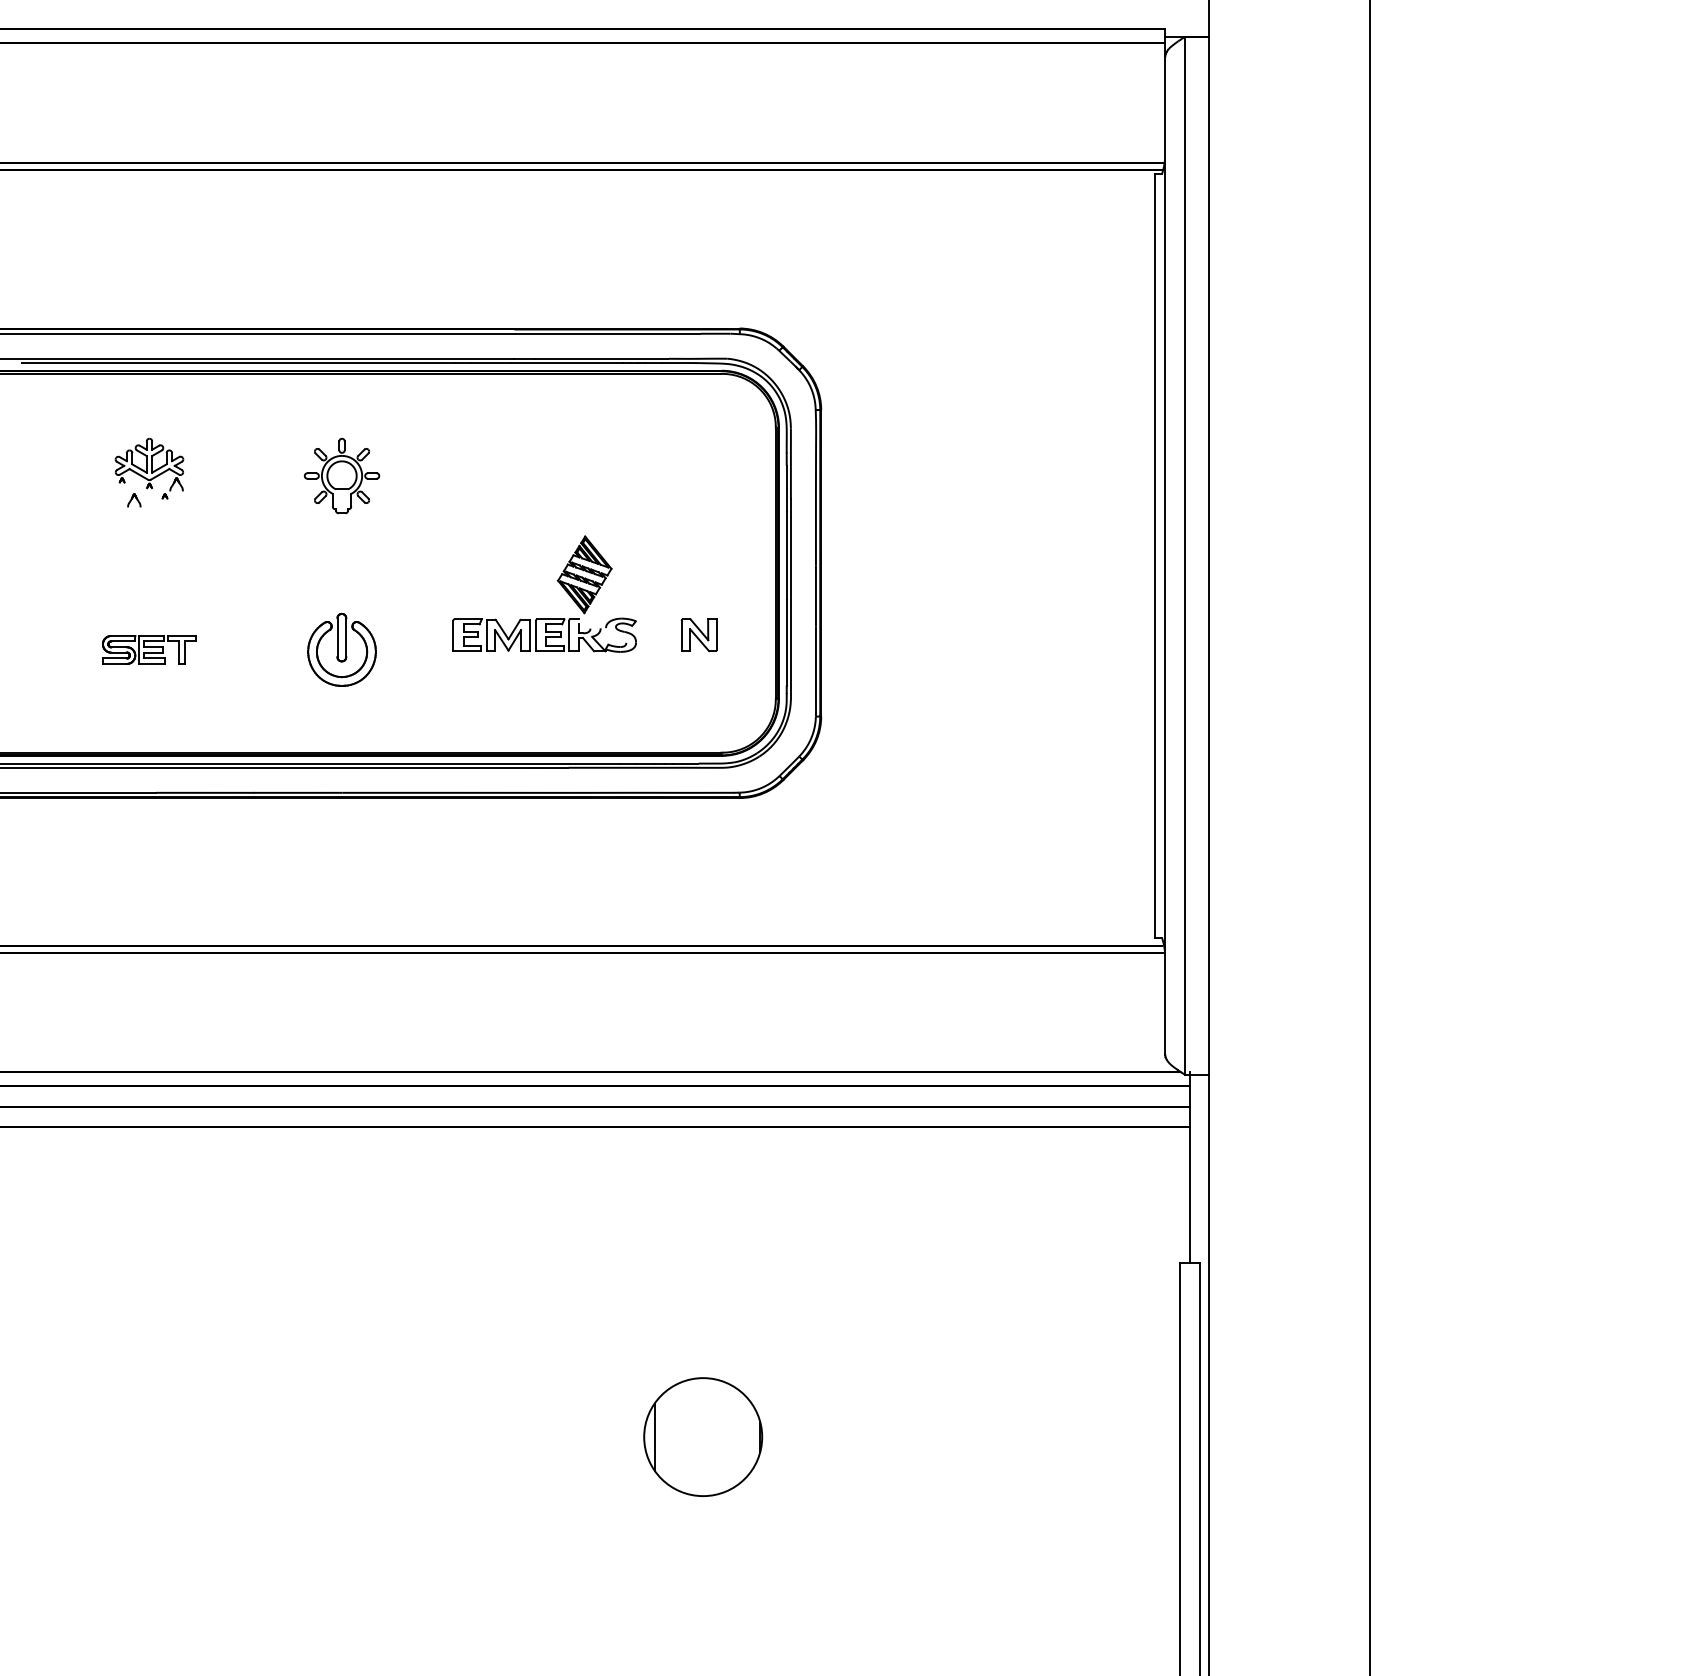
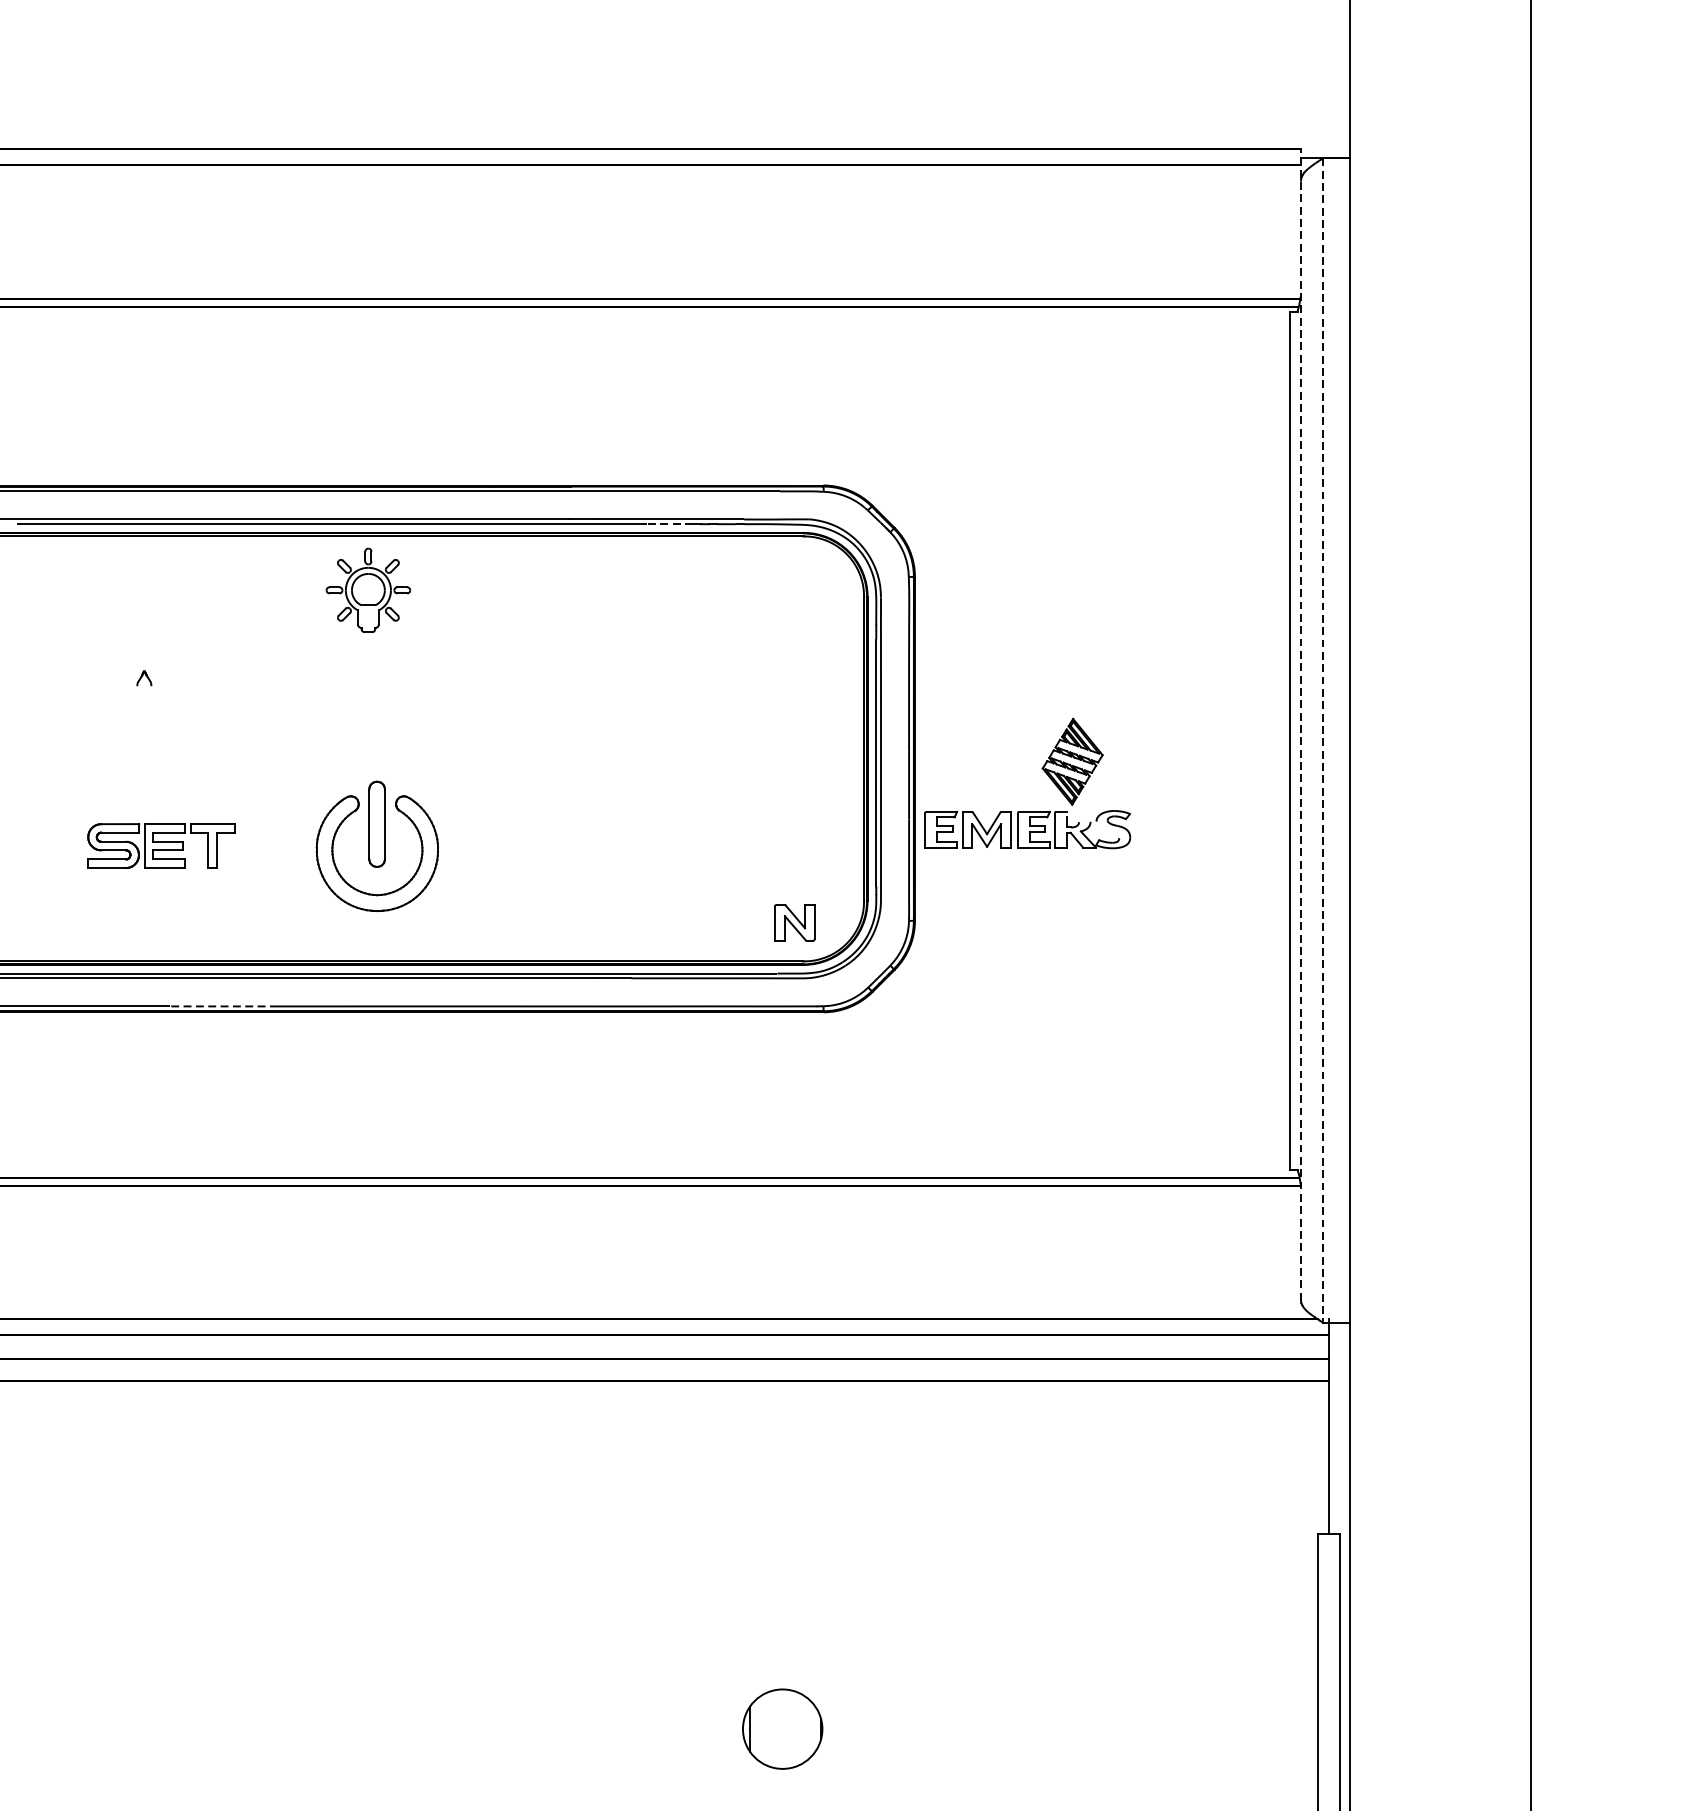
line: (602, 363) -> (669, 524), solid -> dashed
part: (149, 468) -> (161, 642), removed
part: (341, 475) -> (367, 589), moved
line: (1165, 541) -> (1301, 724), solid -> dashed
line: (1185, 556) -> (1323, 741), solid -> dashed
part: (557, 581) -> (1042, 769), moved
part: (698, 635) -> (794, 923), moved
part: (149, 649) -> (161, 845), size x1.4
part: (341, 649) -> (376, 845), size x1.6
line: (204, 792) -> (223, 1006), solid -> dashed
part: (703, 1436) -> (782, 1728), size x0.6

